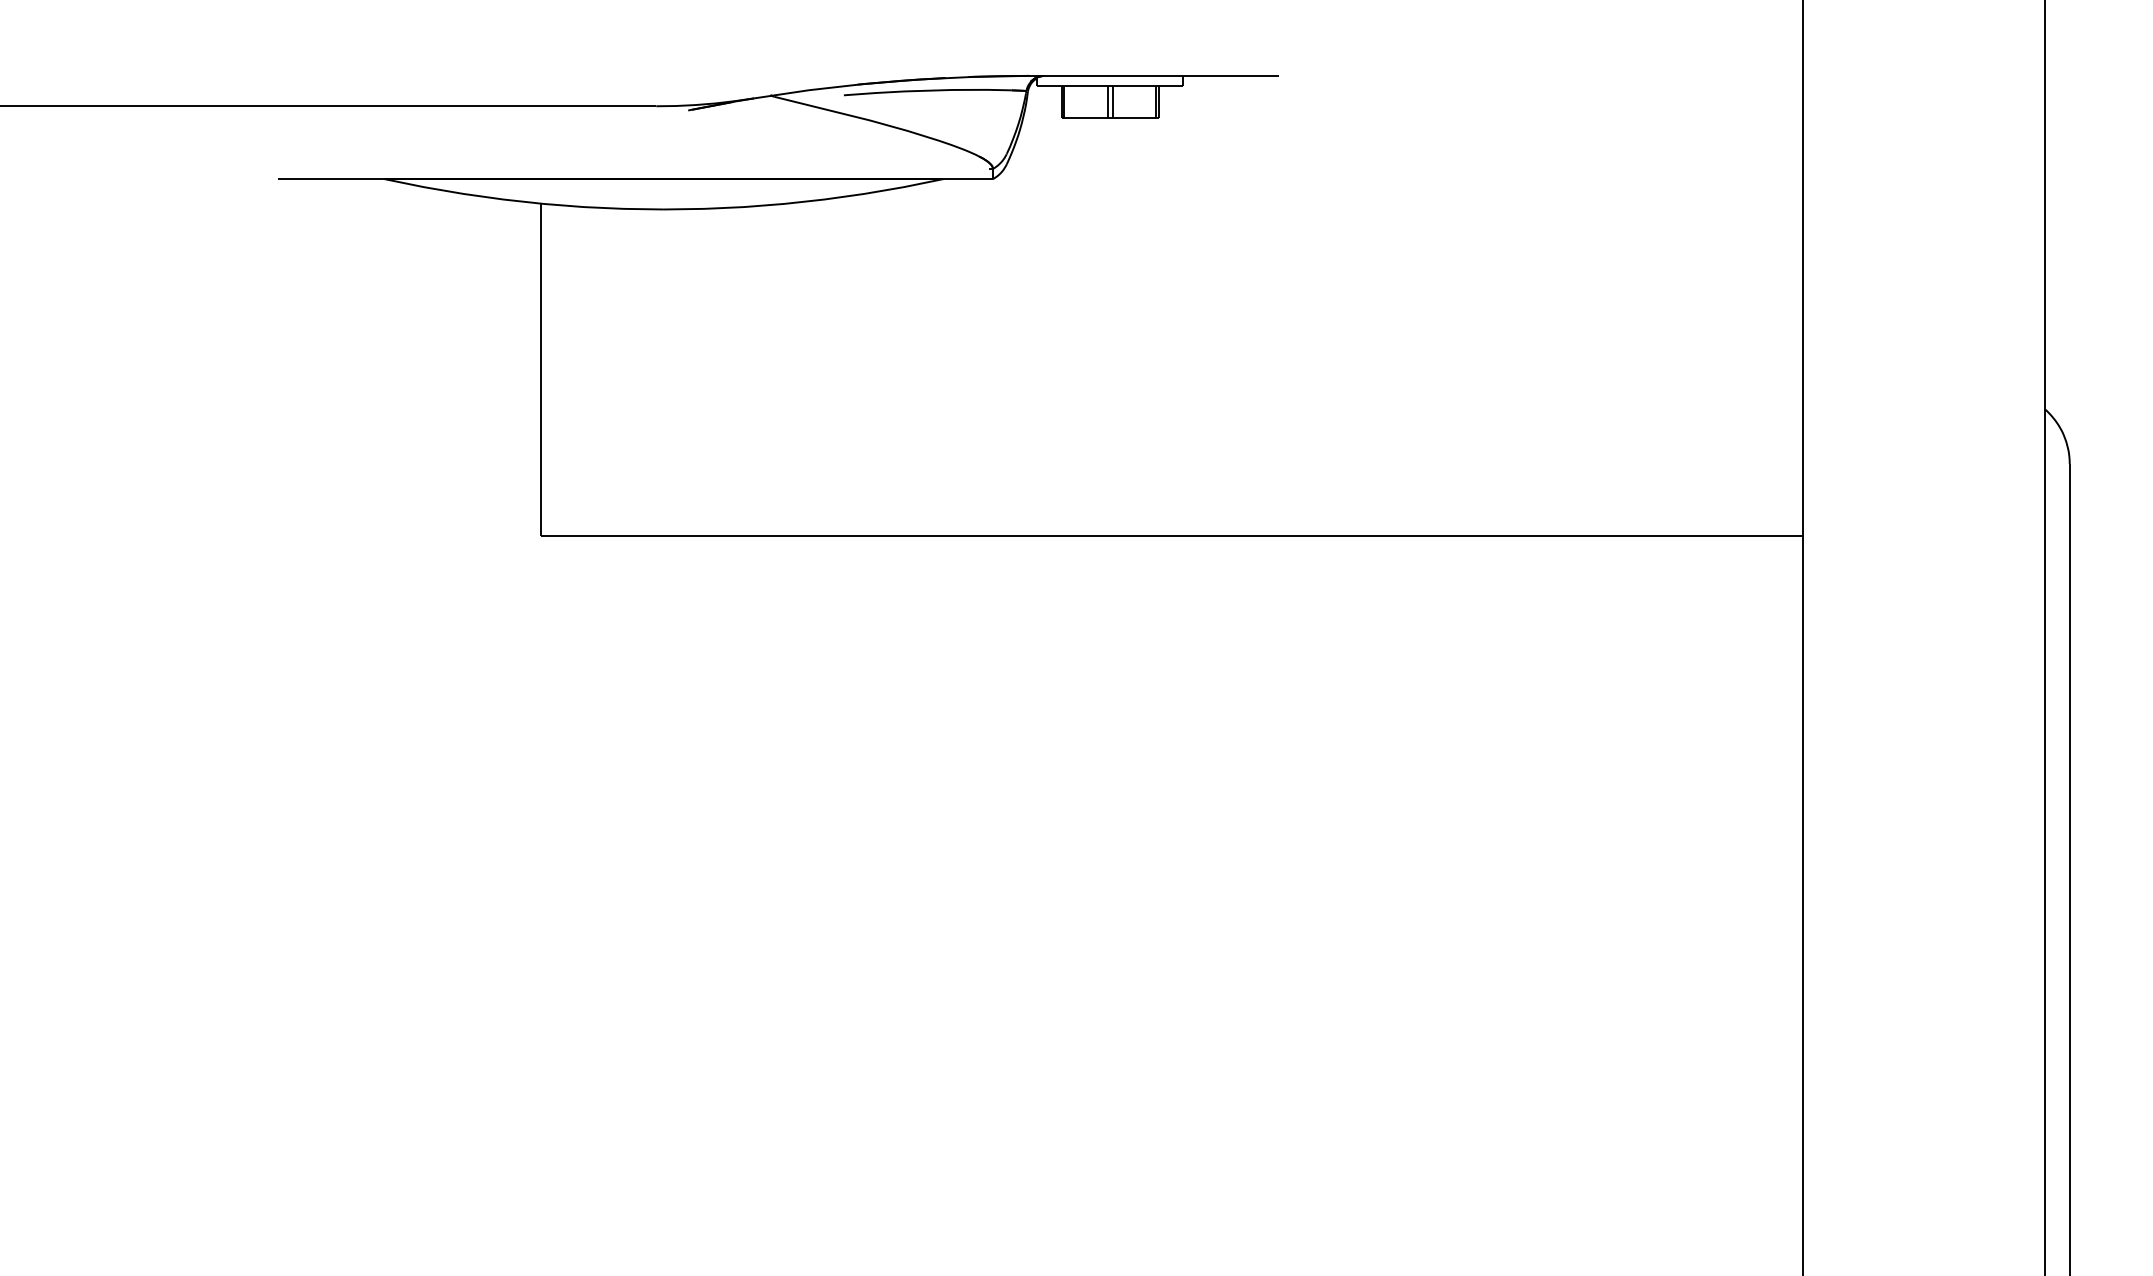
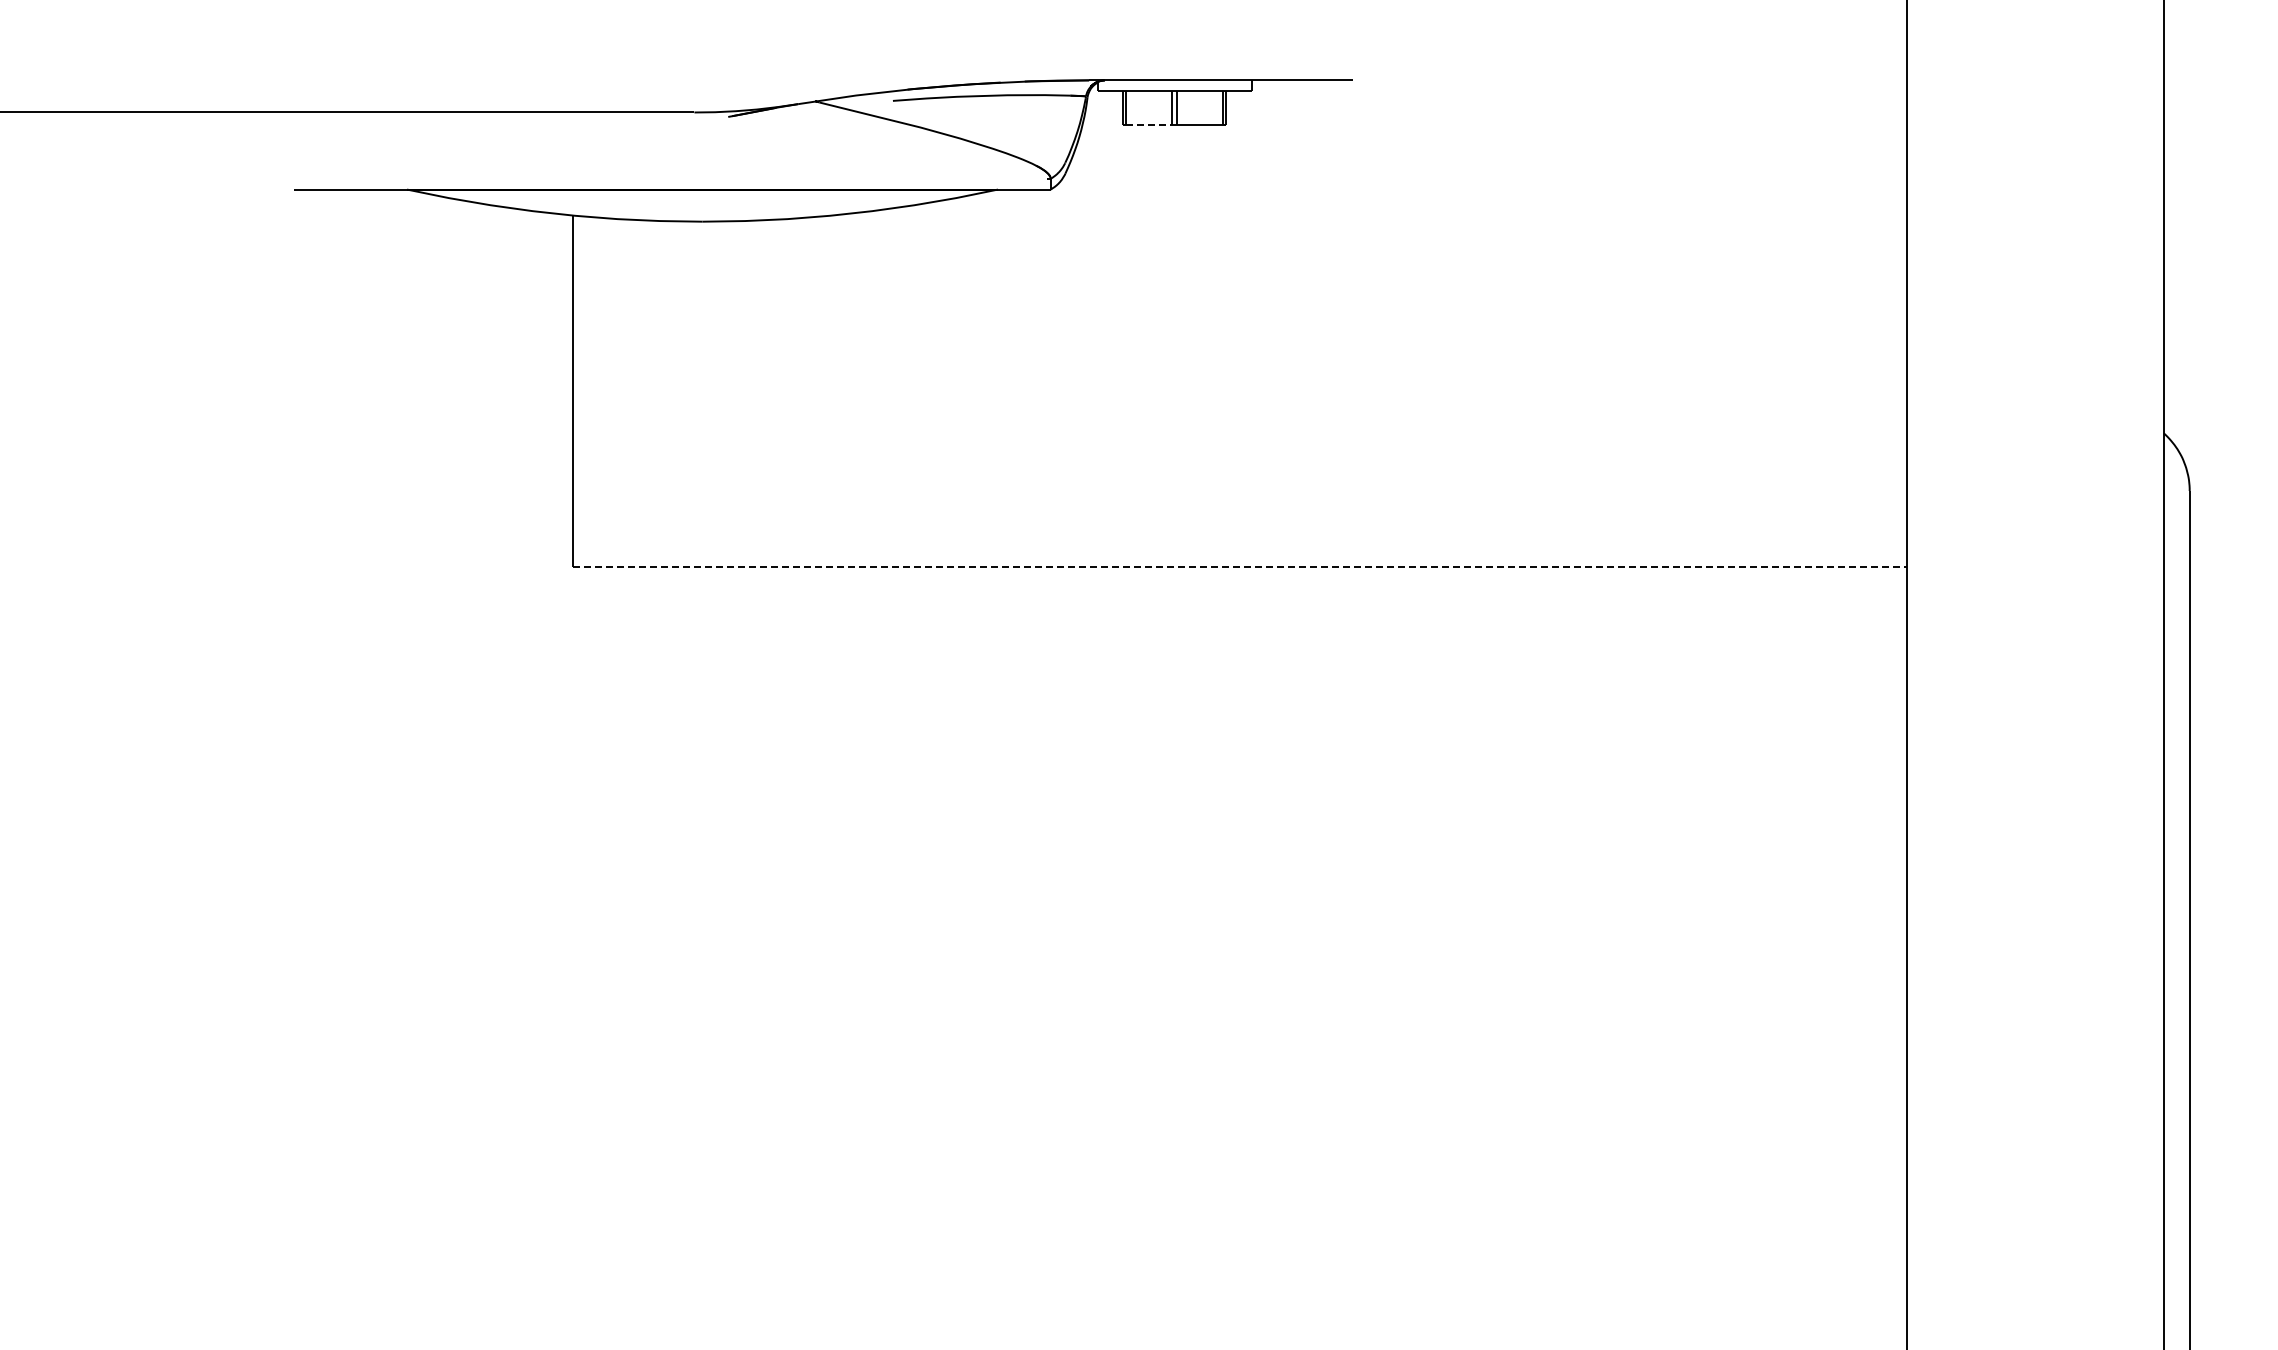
line: (1086, 118) -> (1149, 125), solid -> dashed
line: (1172, 536) -> (1240, 567), solid -> dashed

